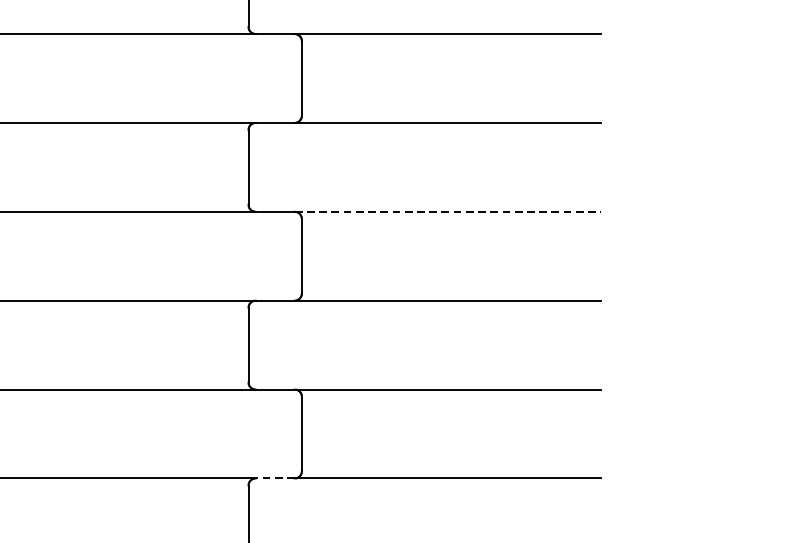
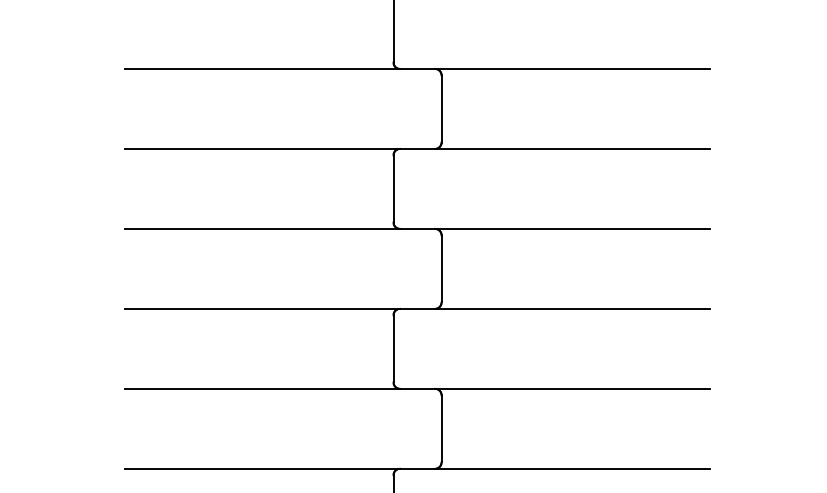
line: (447, 211) -> (572, 228), dashed -> solid
line: (275, 478) -> (417, 468), dashed -> solid

